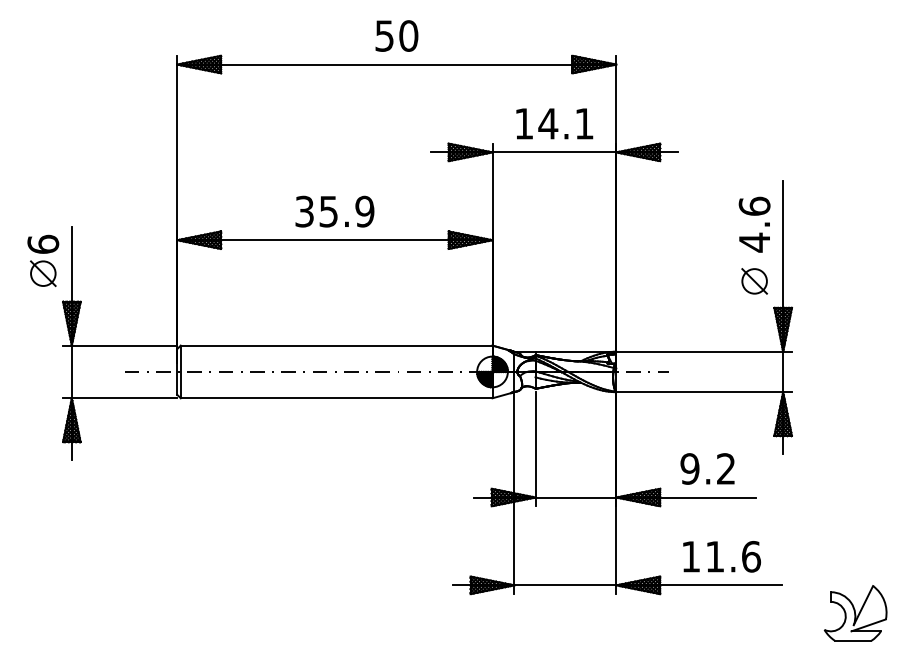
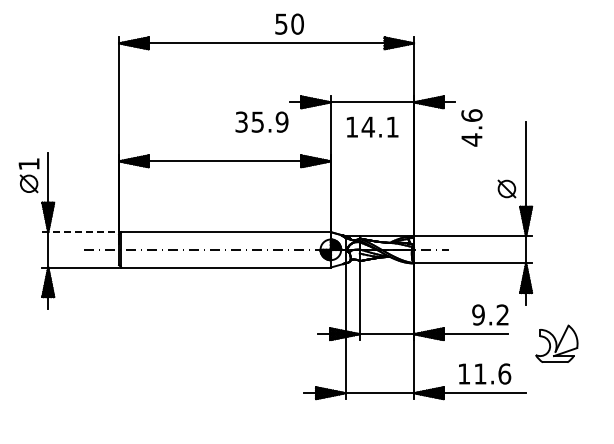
text: (396, 35) -> (289, 23), moved
text: (554, 122) -> (372, 126), moved
text: (334, 210) -> (261, 121), moved
text: (753, 224) -> (471, 127), moved
text: (42, 243) -> (28, 163), 6 -> 1
line: (121, 346) -> (81, 232), solid -> dashed
text: (707, 468) -> (490, 314), moved
part: (855, 612) -> (556, 343), moved

